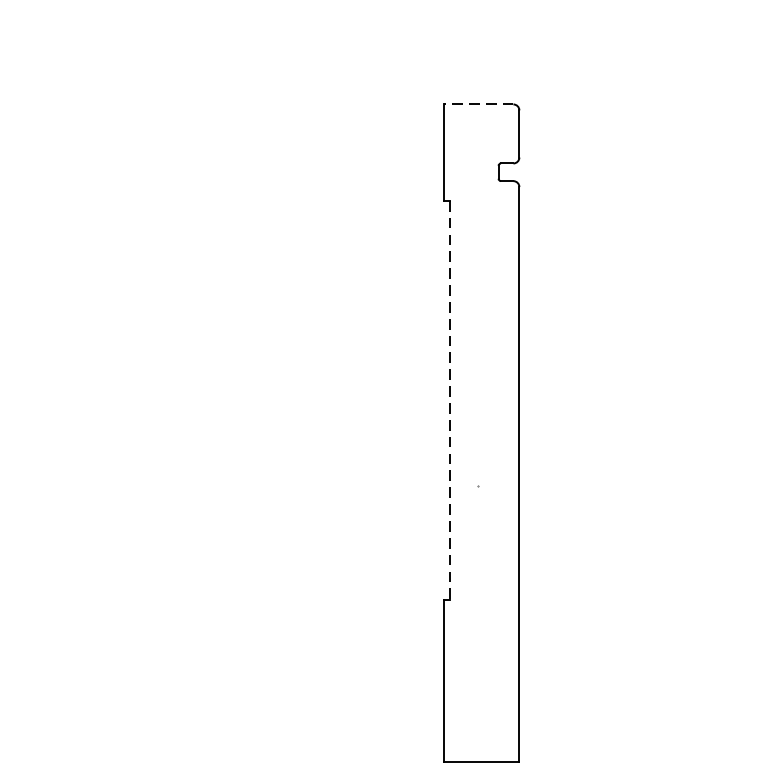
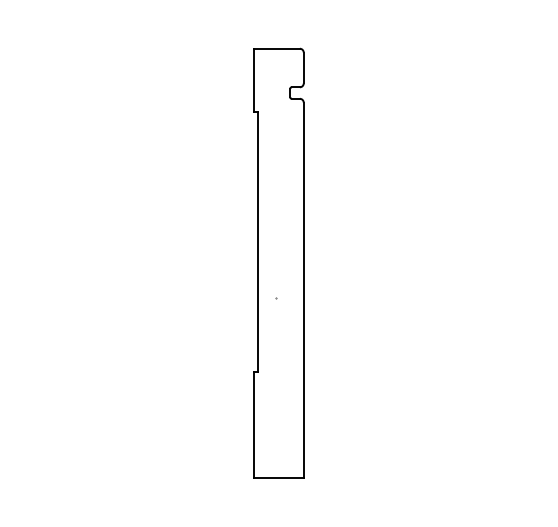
line: (479, 104) -> (277, 48), dashed -> solid
line: (450, 401) -> (258, 242), dashed -> solid

